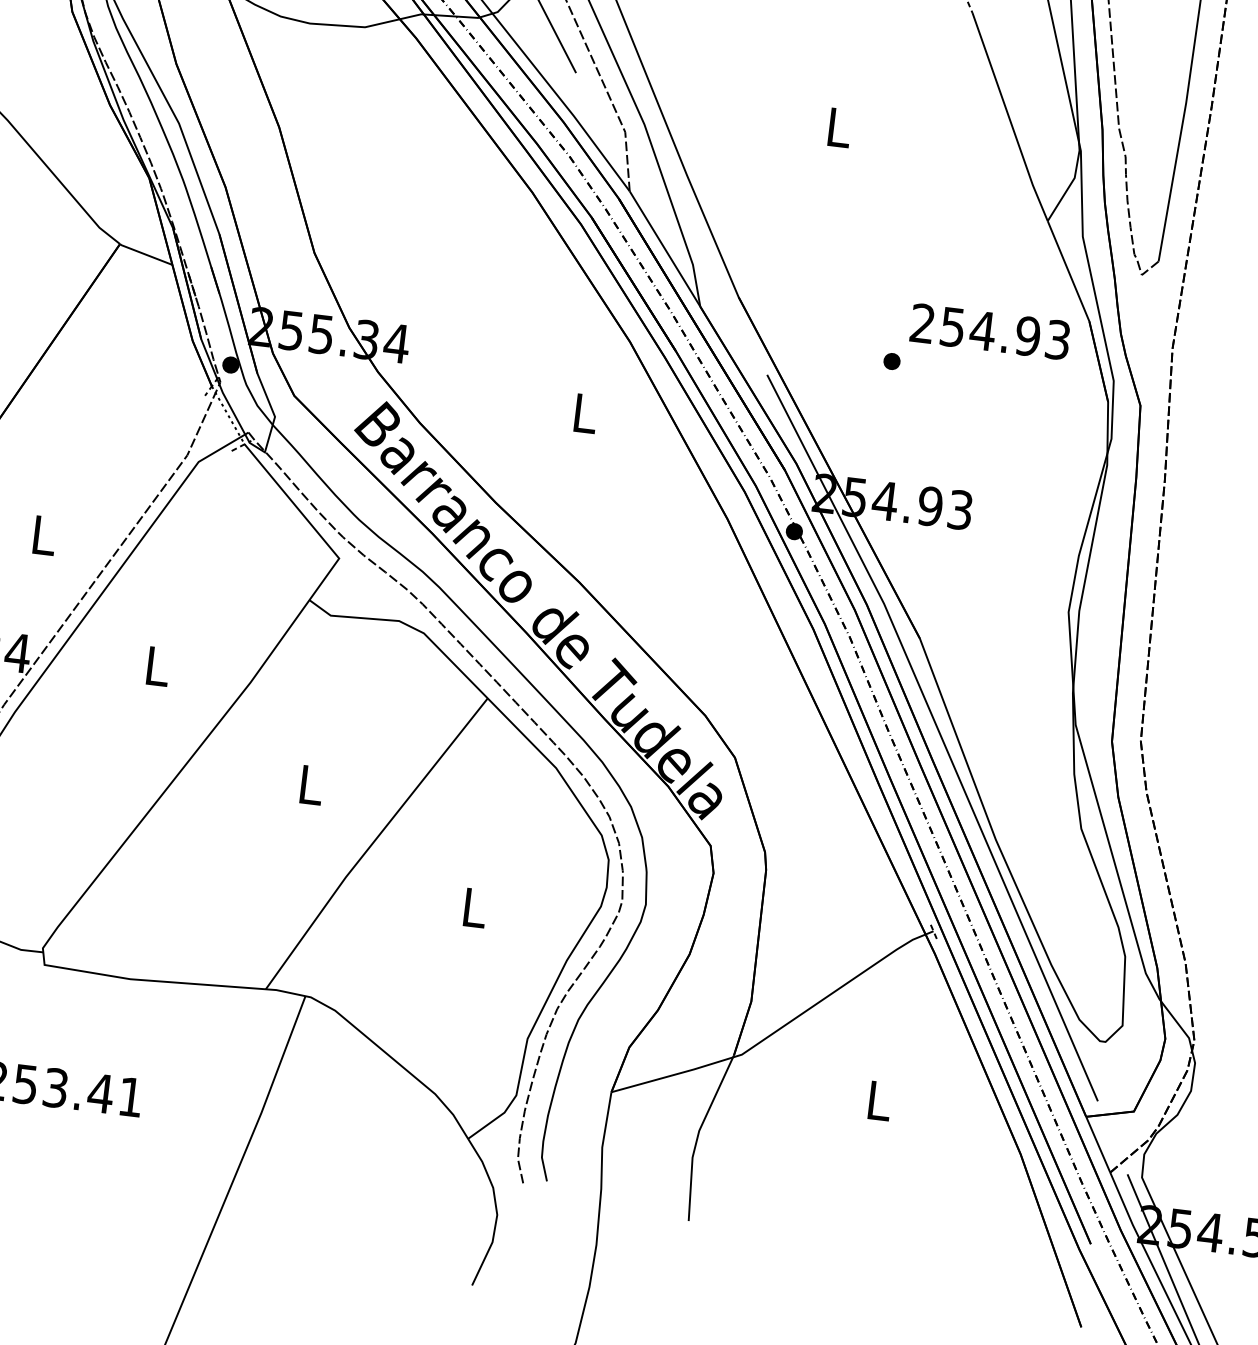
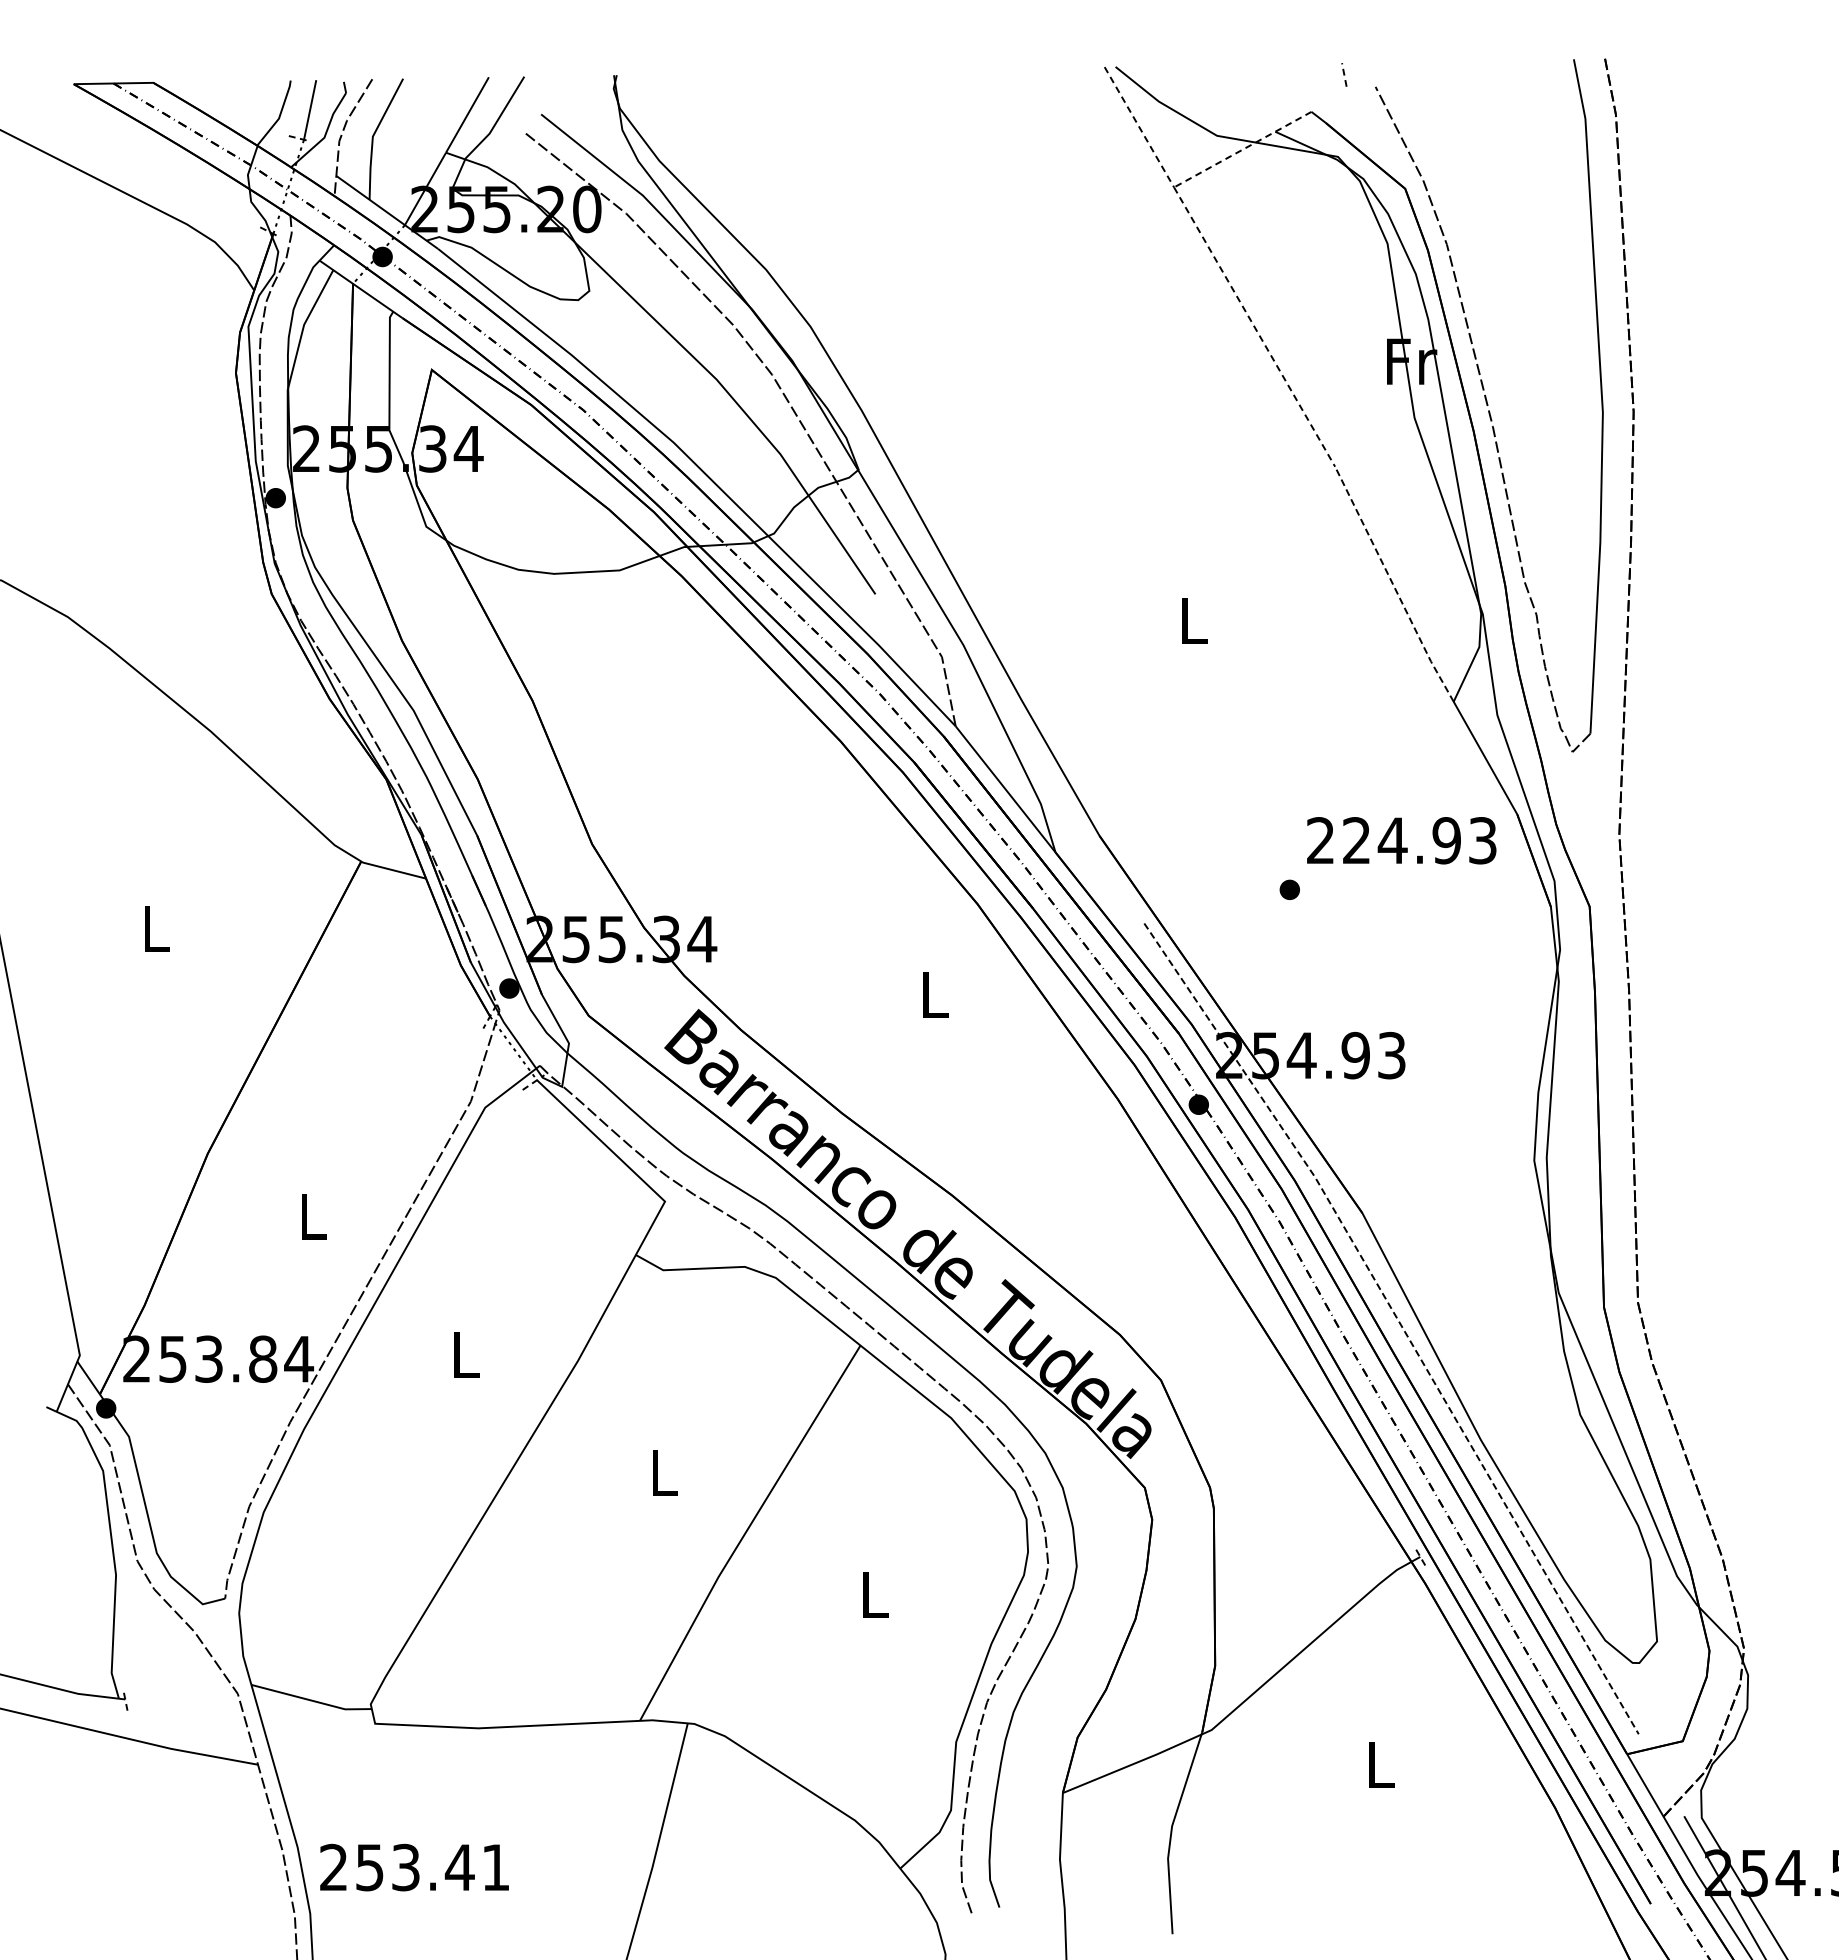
line: (1009, 118) -> (1393, 585), solid -> dashed
text: (952, 327) -> (1356, 840), 254.93 -> 224.93
line: (939, 734) -> (1399, 1323), solid -> dashed

